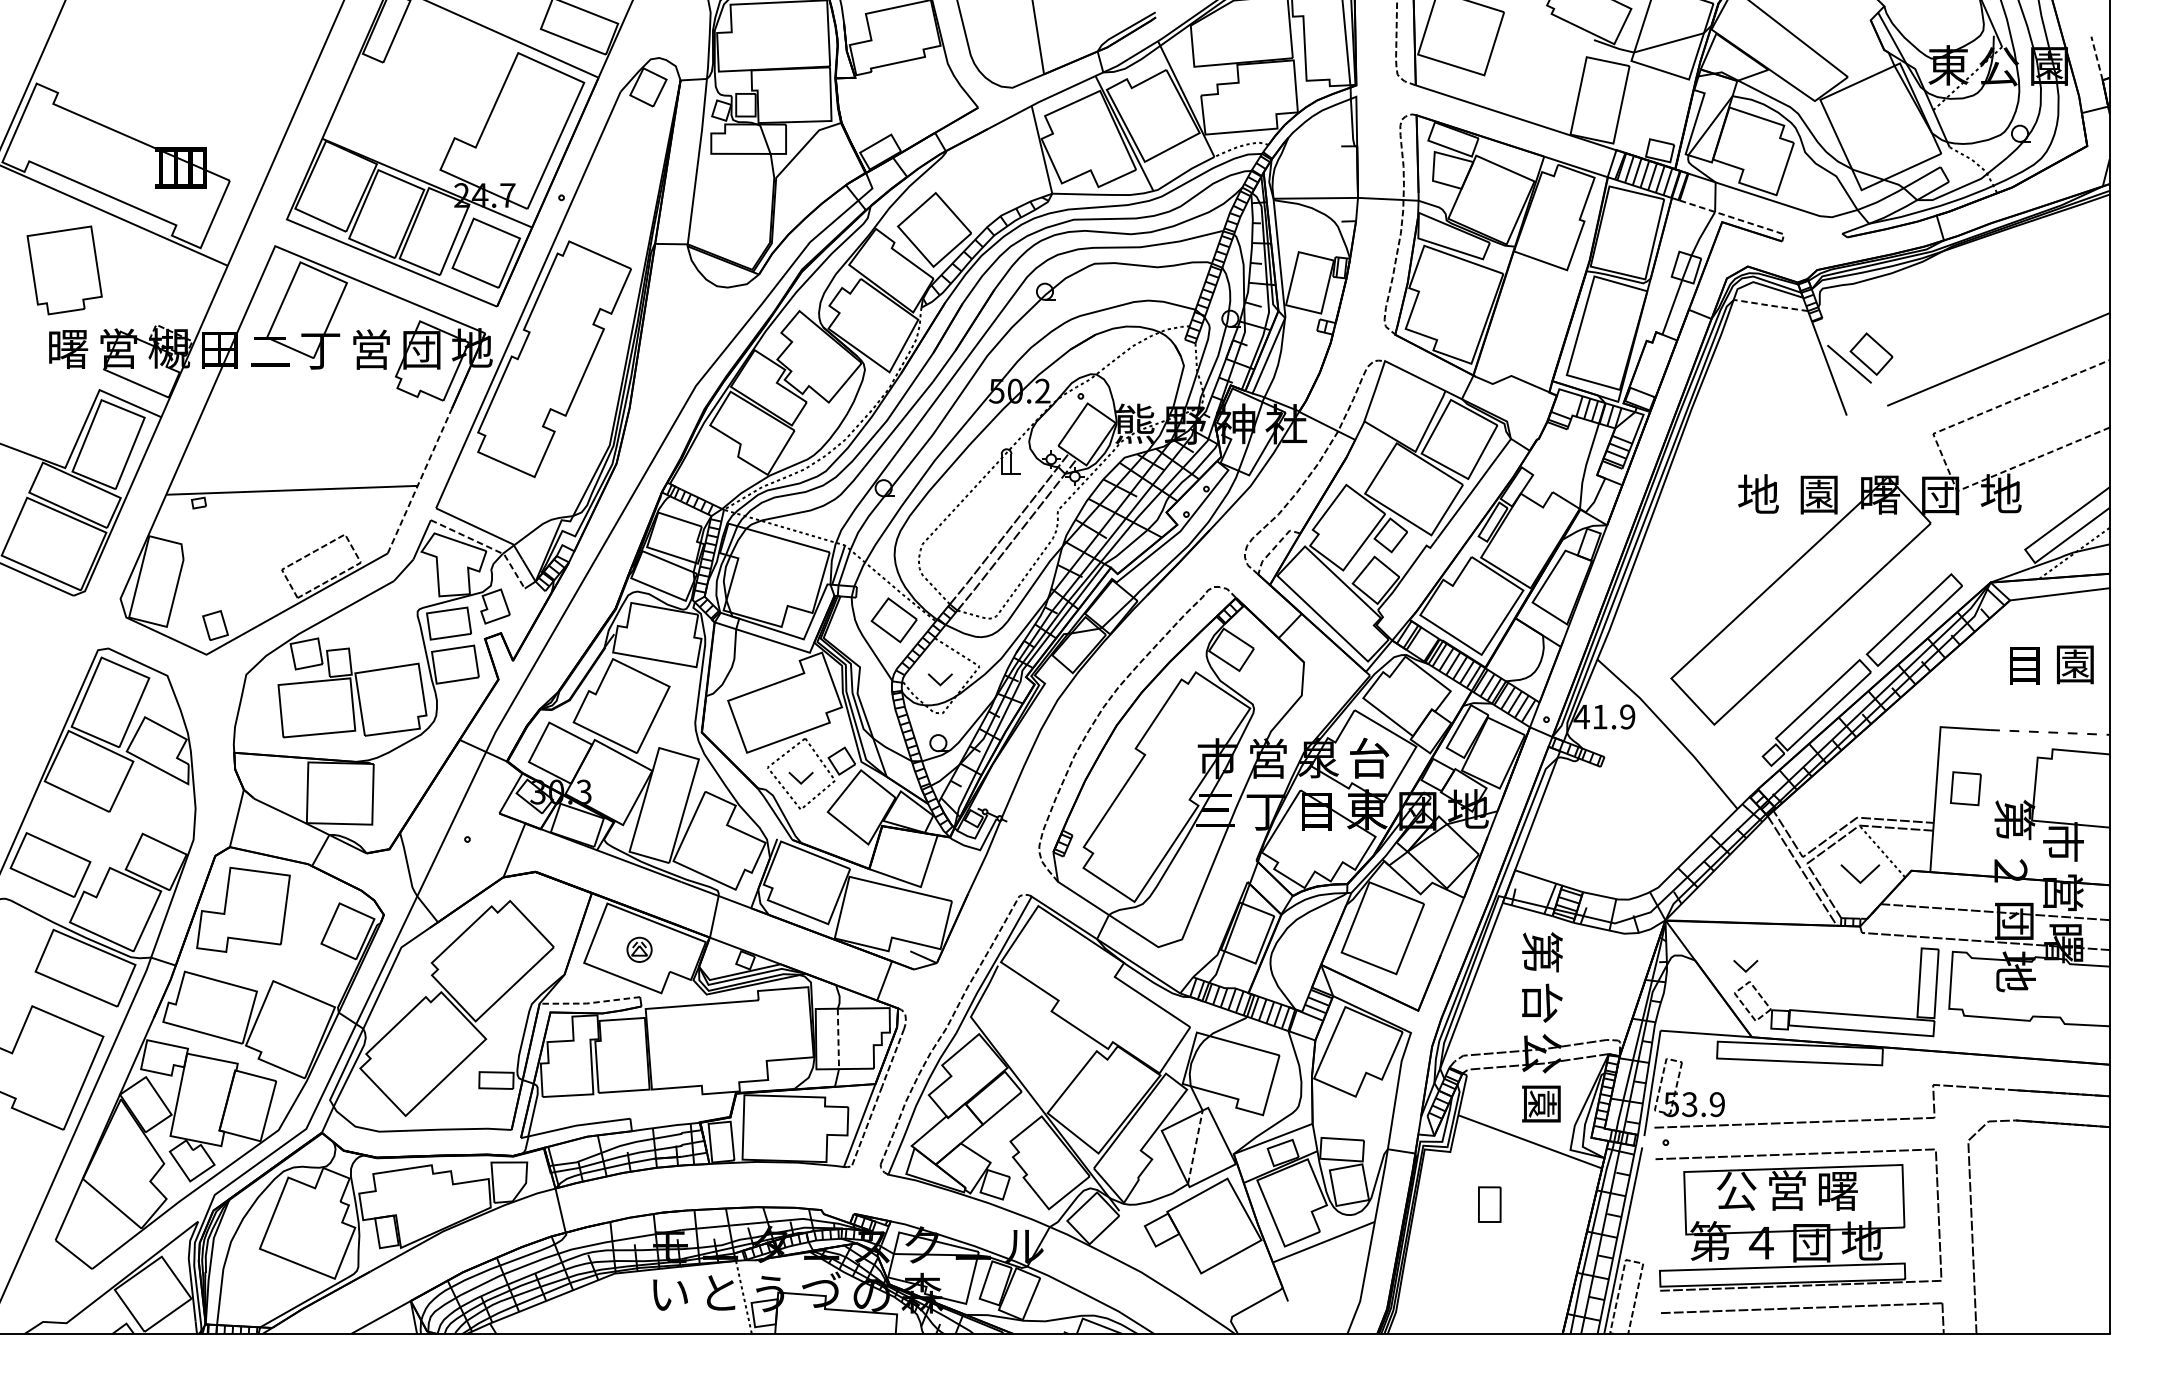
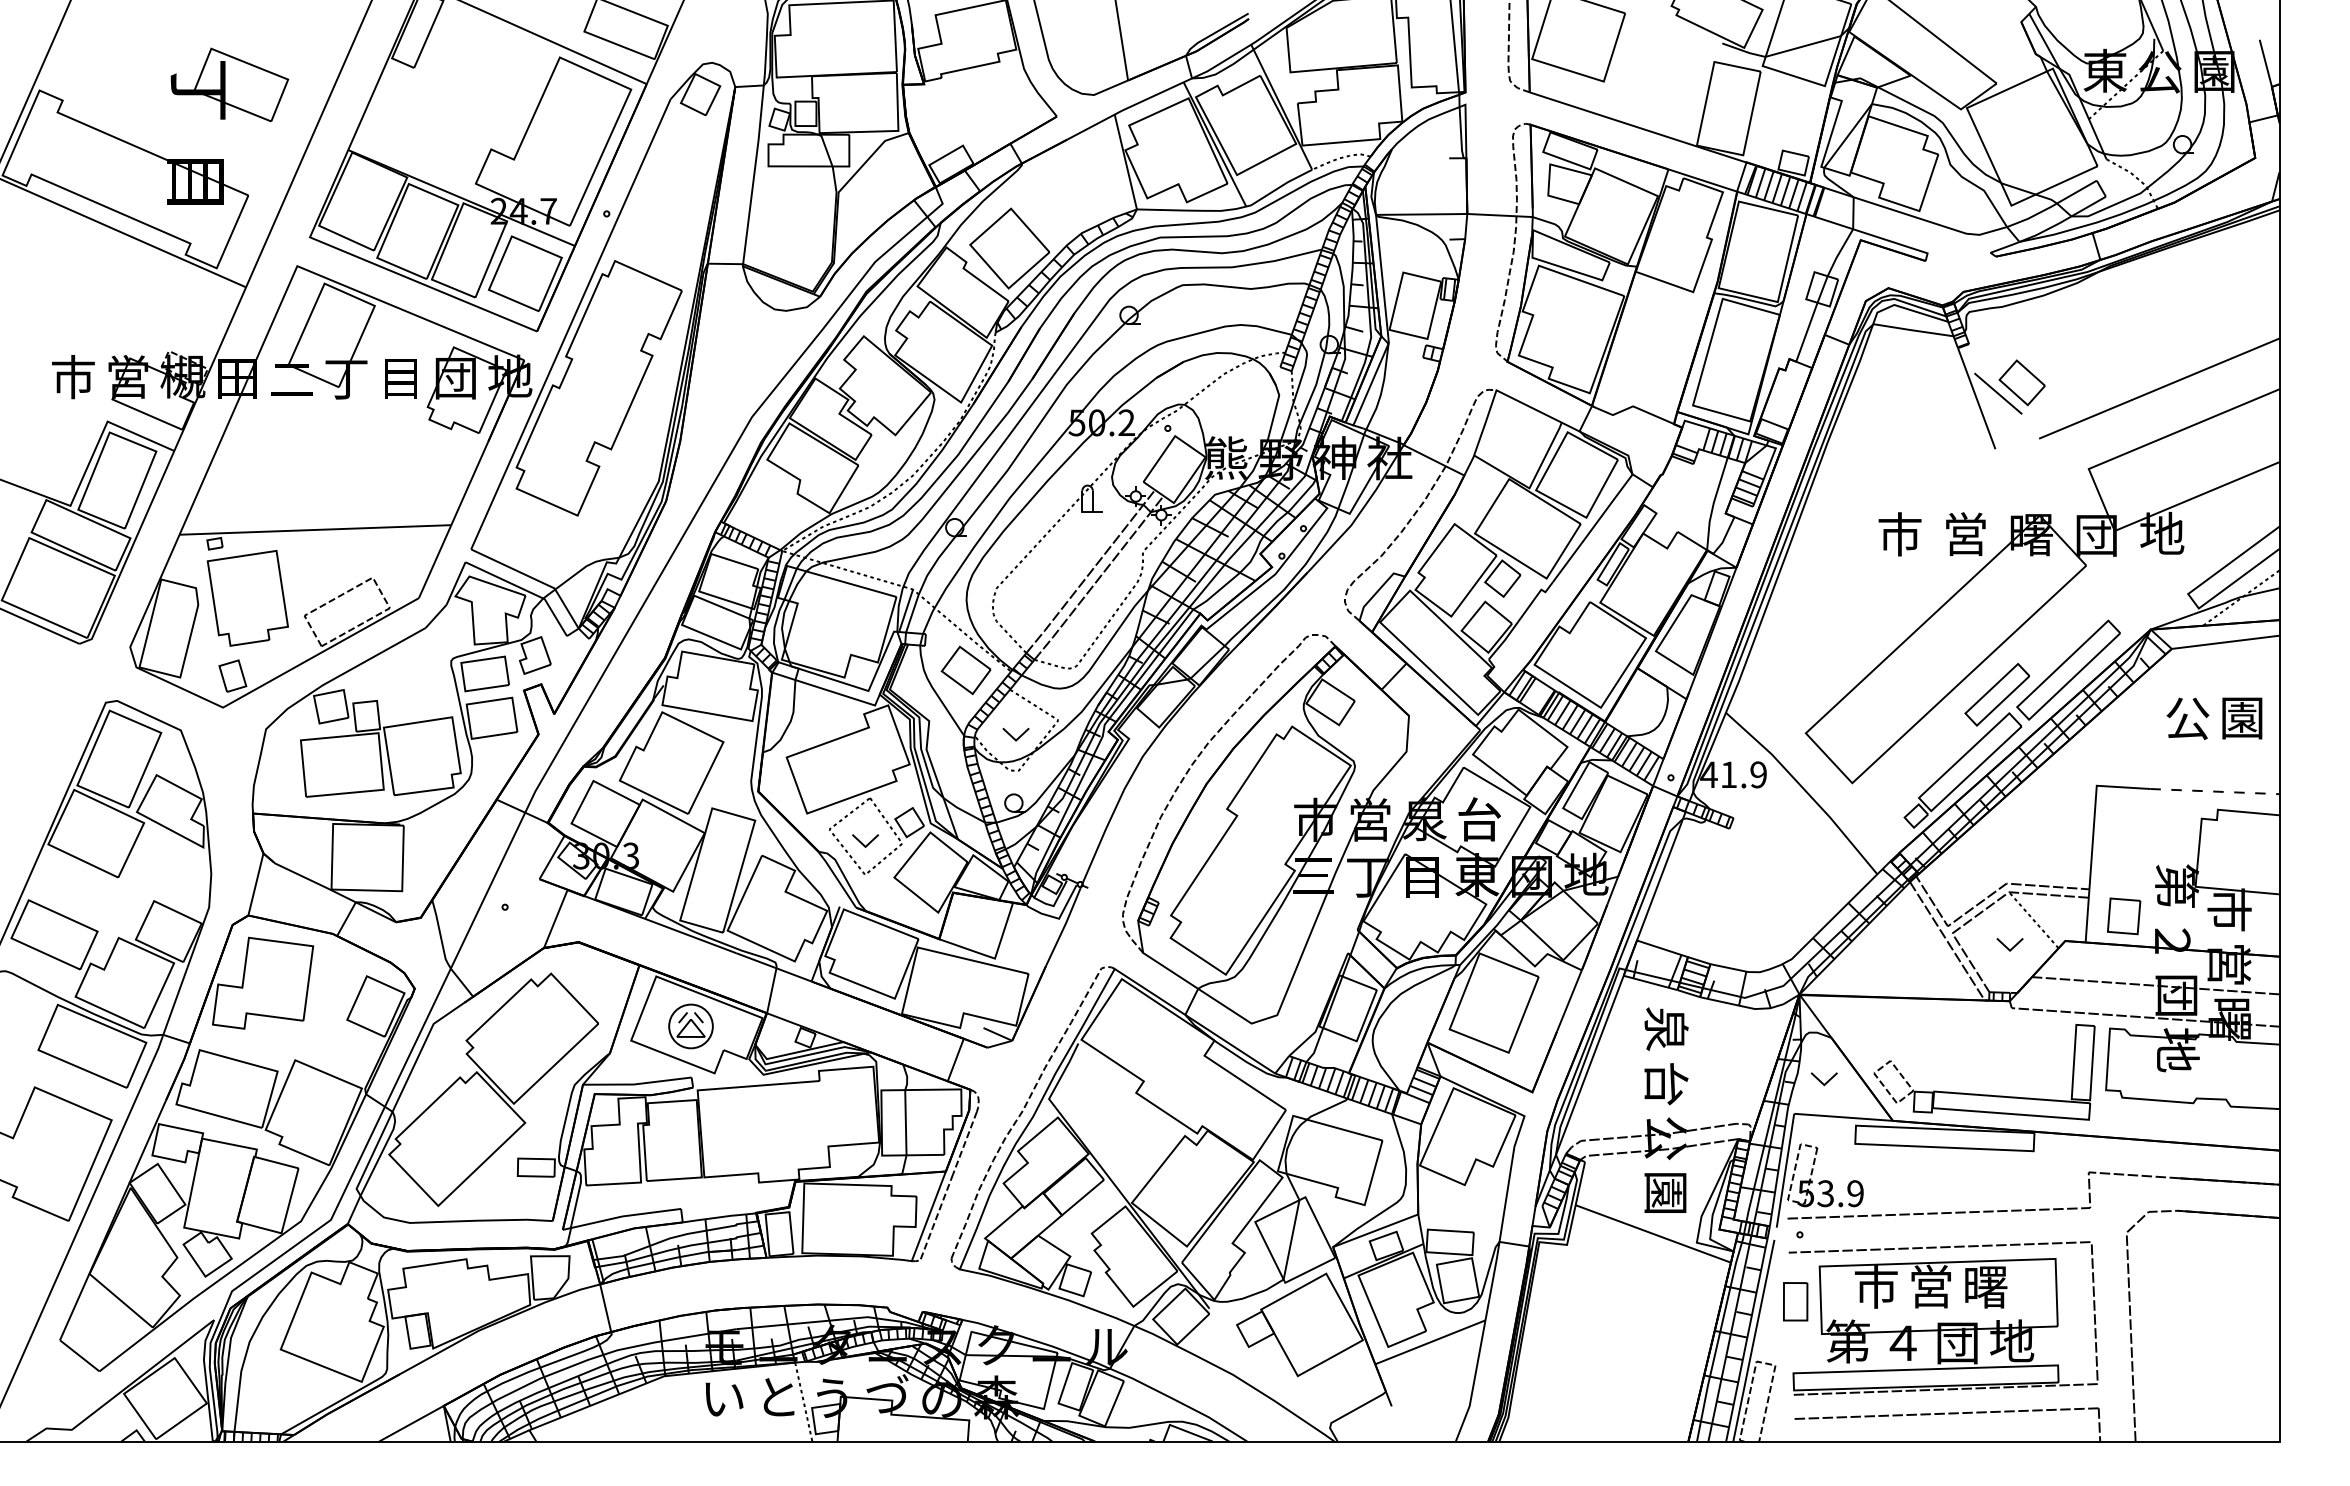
line: (2096, 57) -> (2265, 62), dashed -> solid
part: (212, 78) -> (229, 84), added
line: (1734, 218) -> (1874, 236), dashed -> solid
part: (64, 270) -> (247, 598), moved
line: (1769, 305) -> (1911, 330), dashed -> solid
text: (68, 349) -> (73, 377), 曙 -> 市
text: (371, 349) -> (401, 377), 営 -> 目
line: (1940, 451) -> (2096, 487), dashed -> solid
line: (419, 480) -> (453, 519), dashed -> solid
text: (1758, 494) -> (1900, 534), 地 -> 市
text: (1819, 494) -> (1965, 534), 園 -> 営
line: (487, 546) -> (526, 590), dashed -> solid
line: (1274, 547) -> (1377, 591), dashed -> solid
part: (1847, 642) -> (1996, 694), added
text: (2024, 664) -> (2187, 718), 目 -> 公
part: (1966, 788) -> (2124, 916), moved
part: (1859, 873) -> (2009, 944), size x0.62
part: (639, 949) -> (690, 1026), size x1.67
text: (1542, 952) -> (1666, 1029), 第 -> 泉
part: (1745, 966) -> (1823, 1079), moved
line: (589, 1003) -> (636, 1084), dashed -> solid
line: (838, 1038) -> (905, 1122), dashed -> solid
line: (1195, 1147) -> (1291, 1239), dashed -> solid
text: (1735, 1190) -> (1875, 1286), 公 -> 市
part: (1489, 1204) -> (1795, 1301), moved

